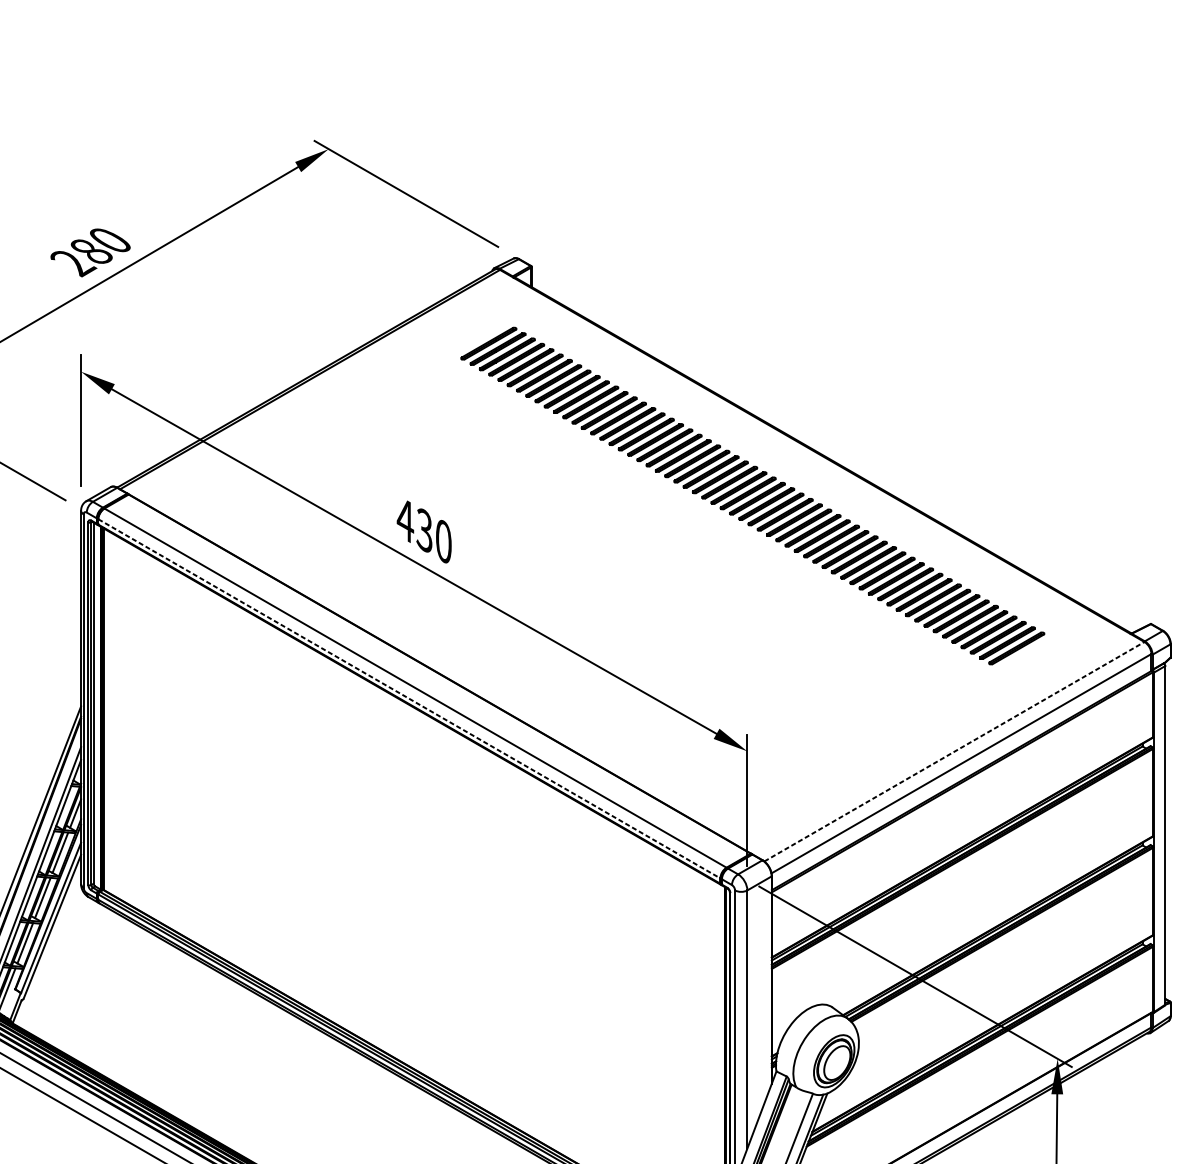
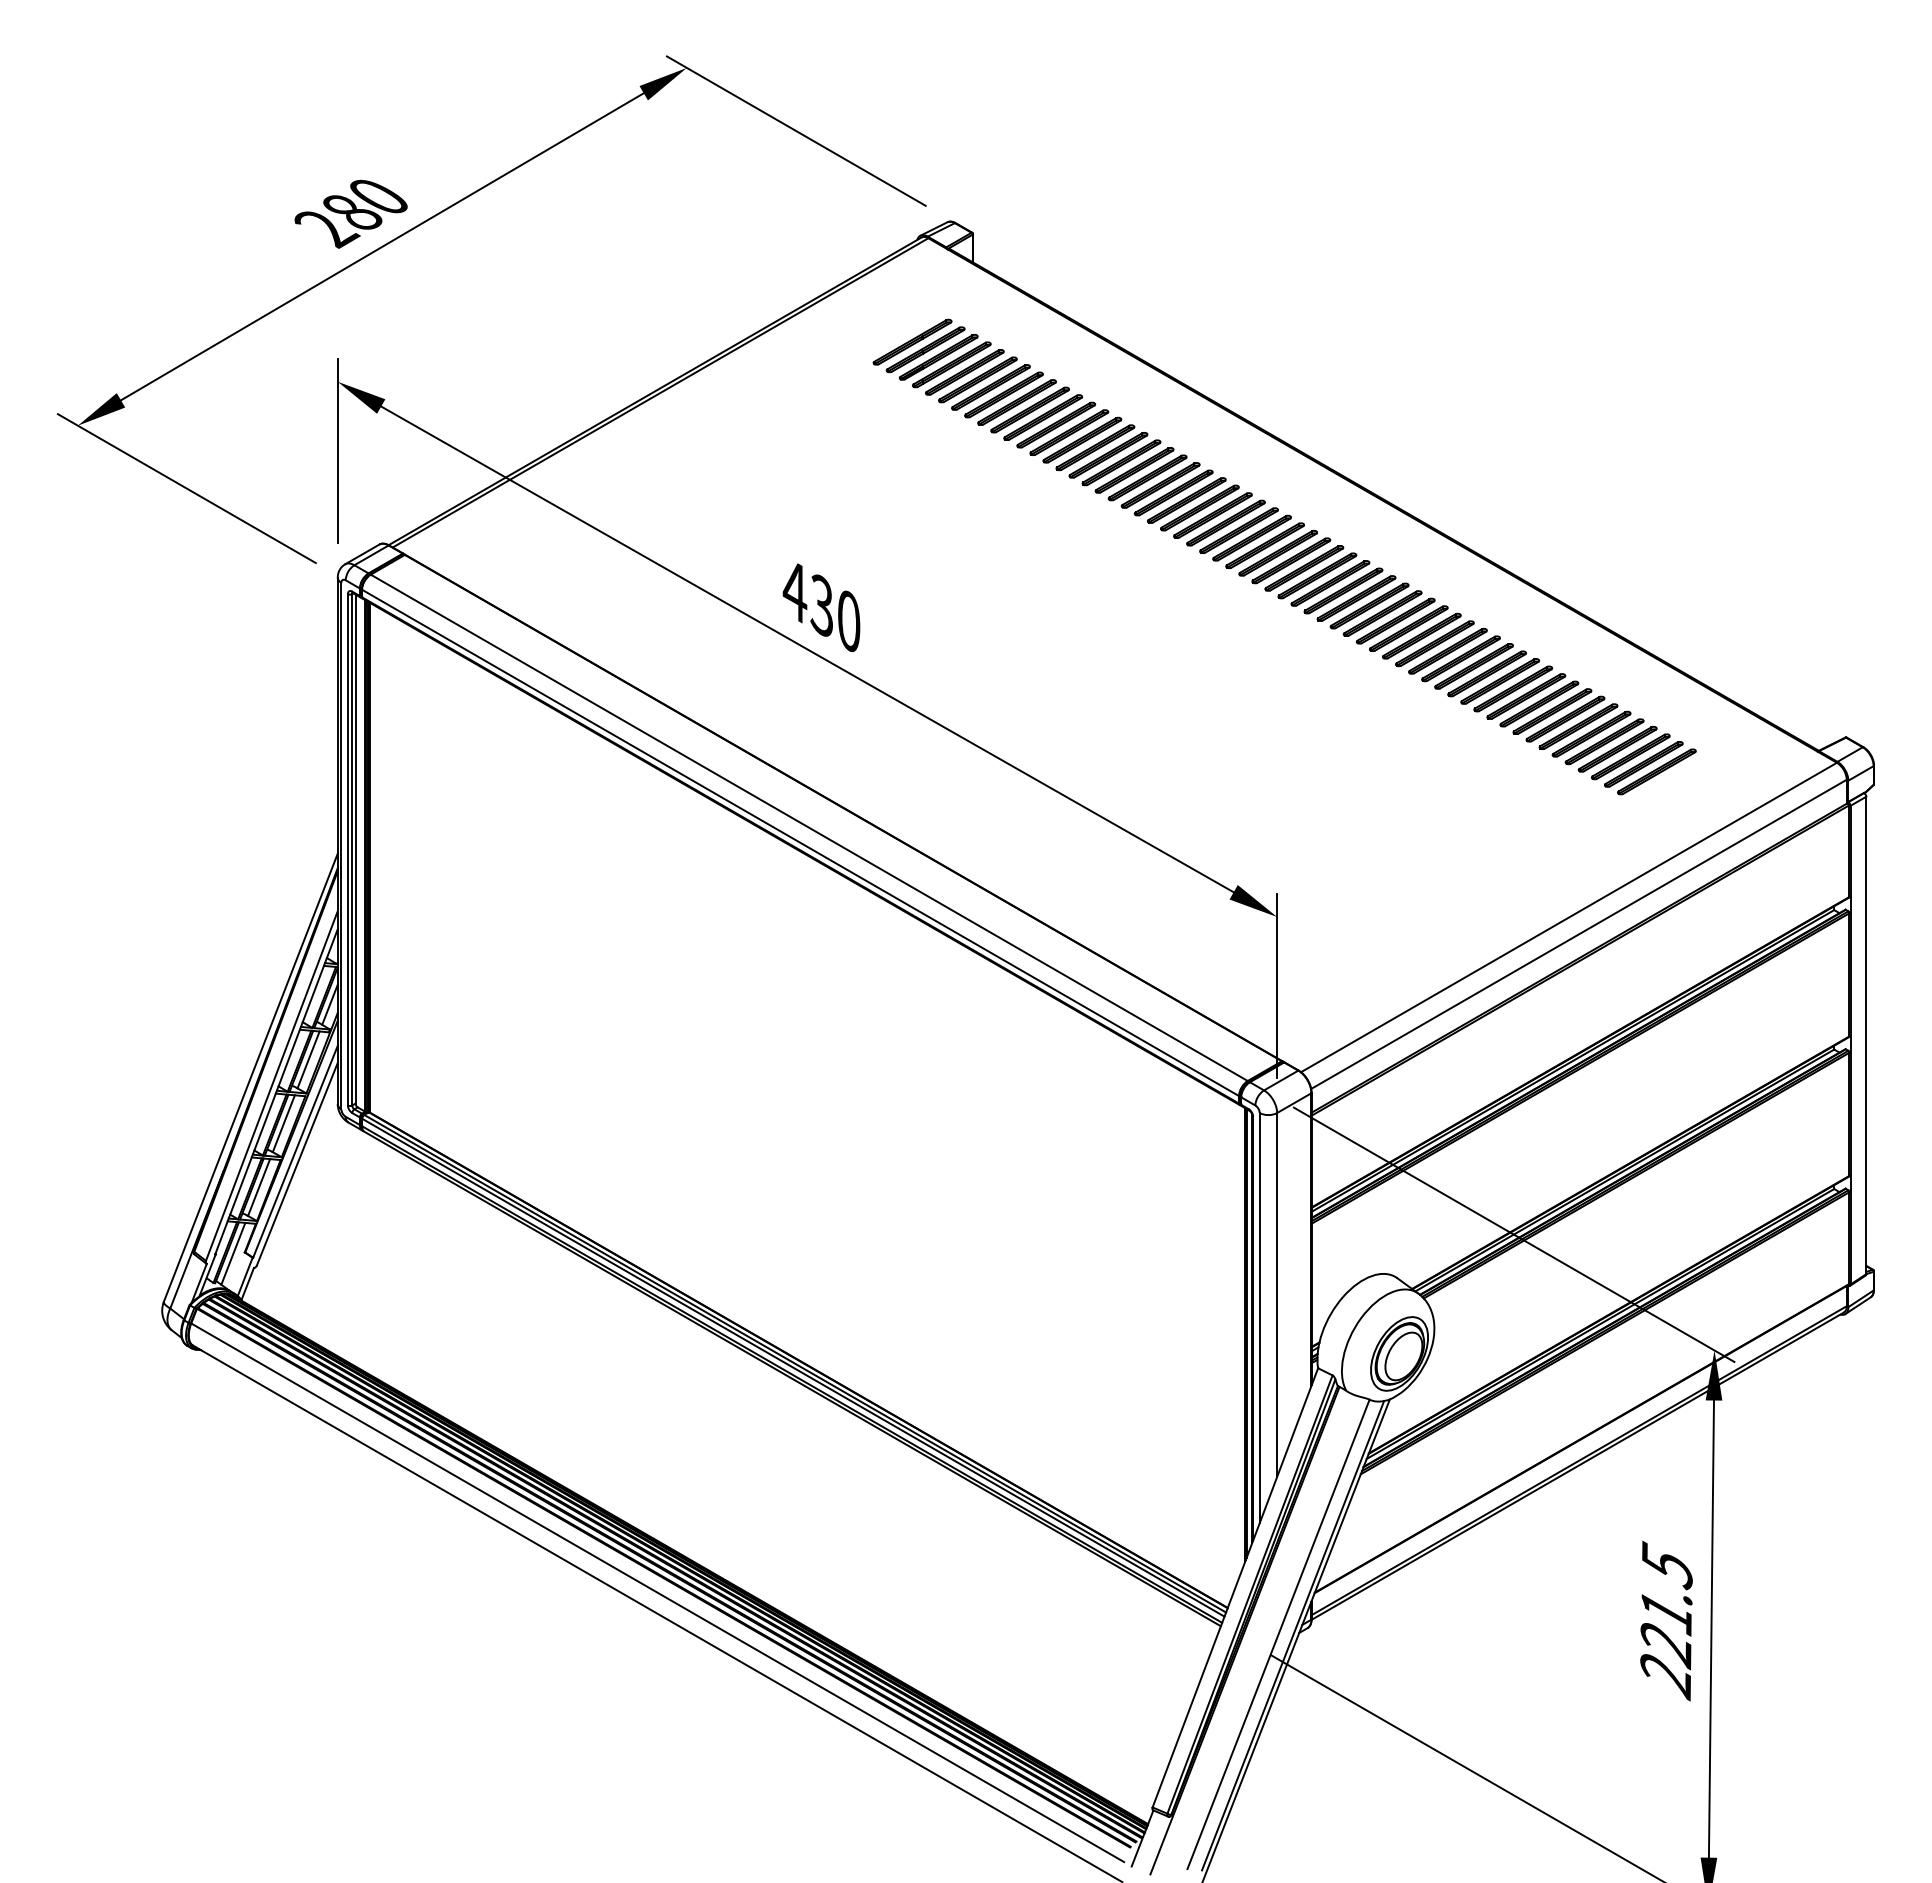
line: (409, 699) -> (800, 843), dashed -> solid
line: (954, 751) -> (1569, 917), dashed -> solid

